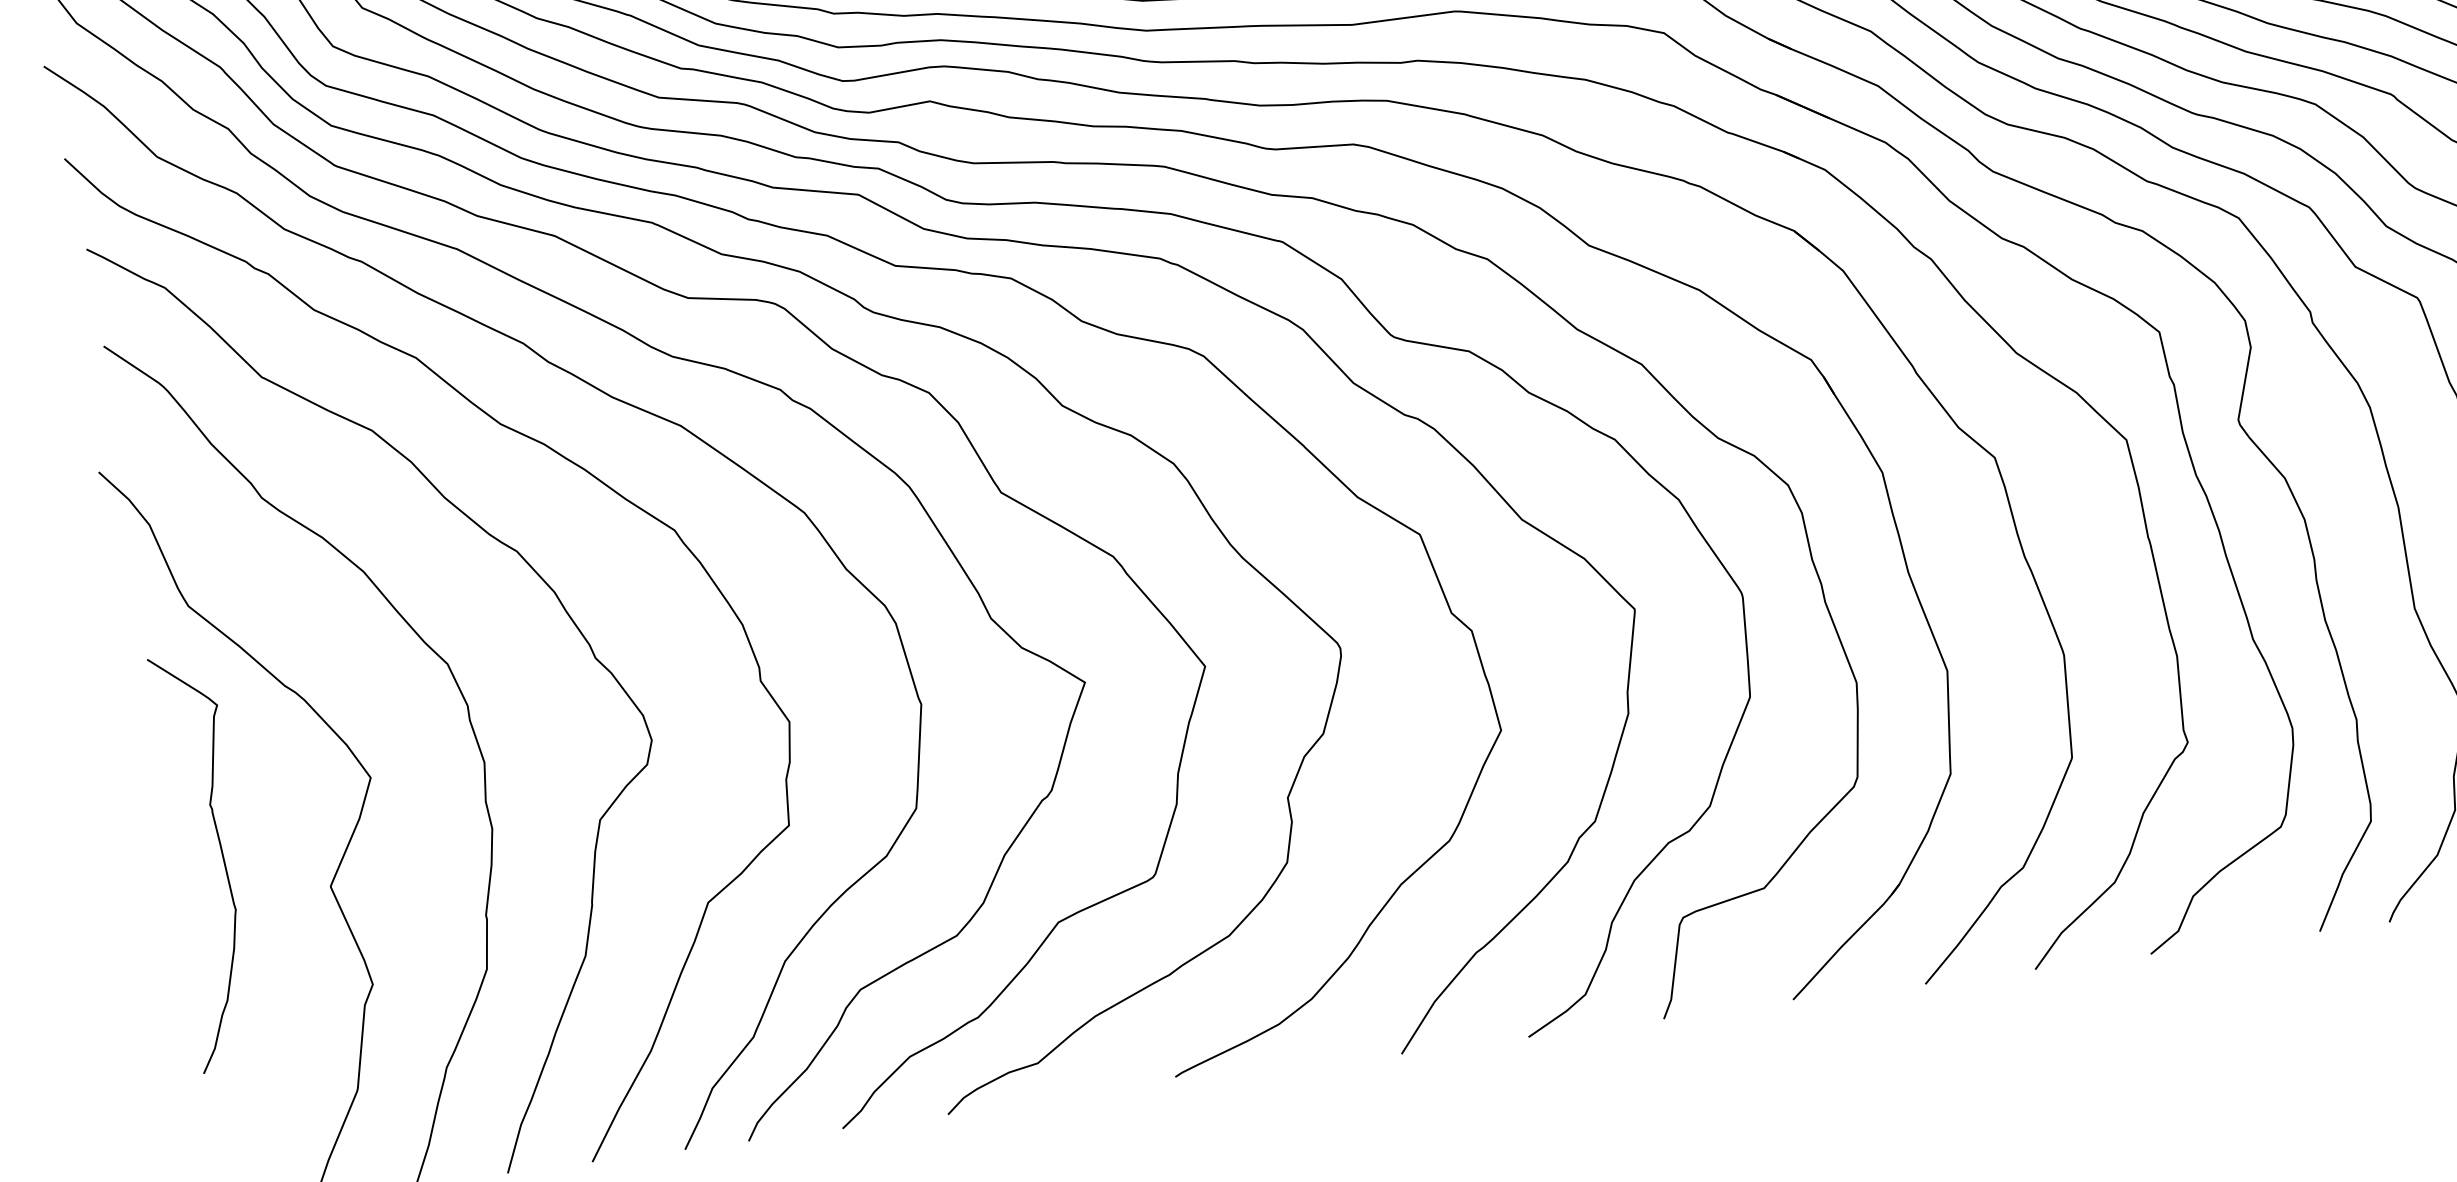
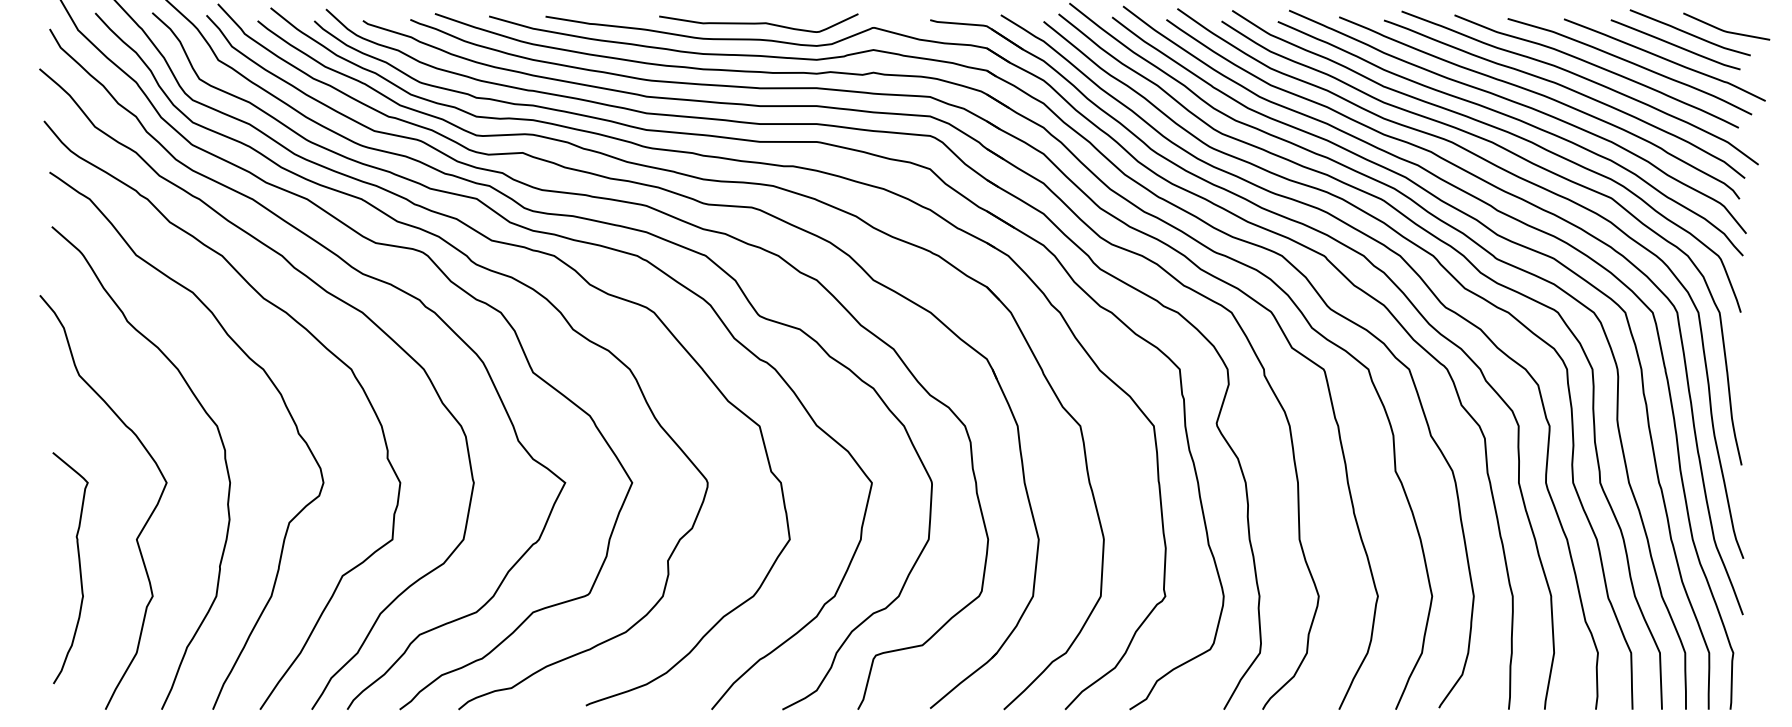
curve: (222, 860) -> (79, 568), moved

